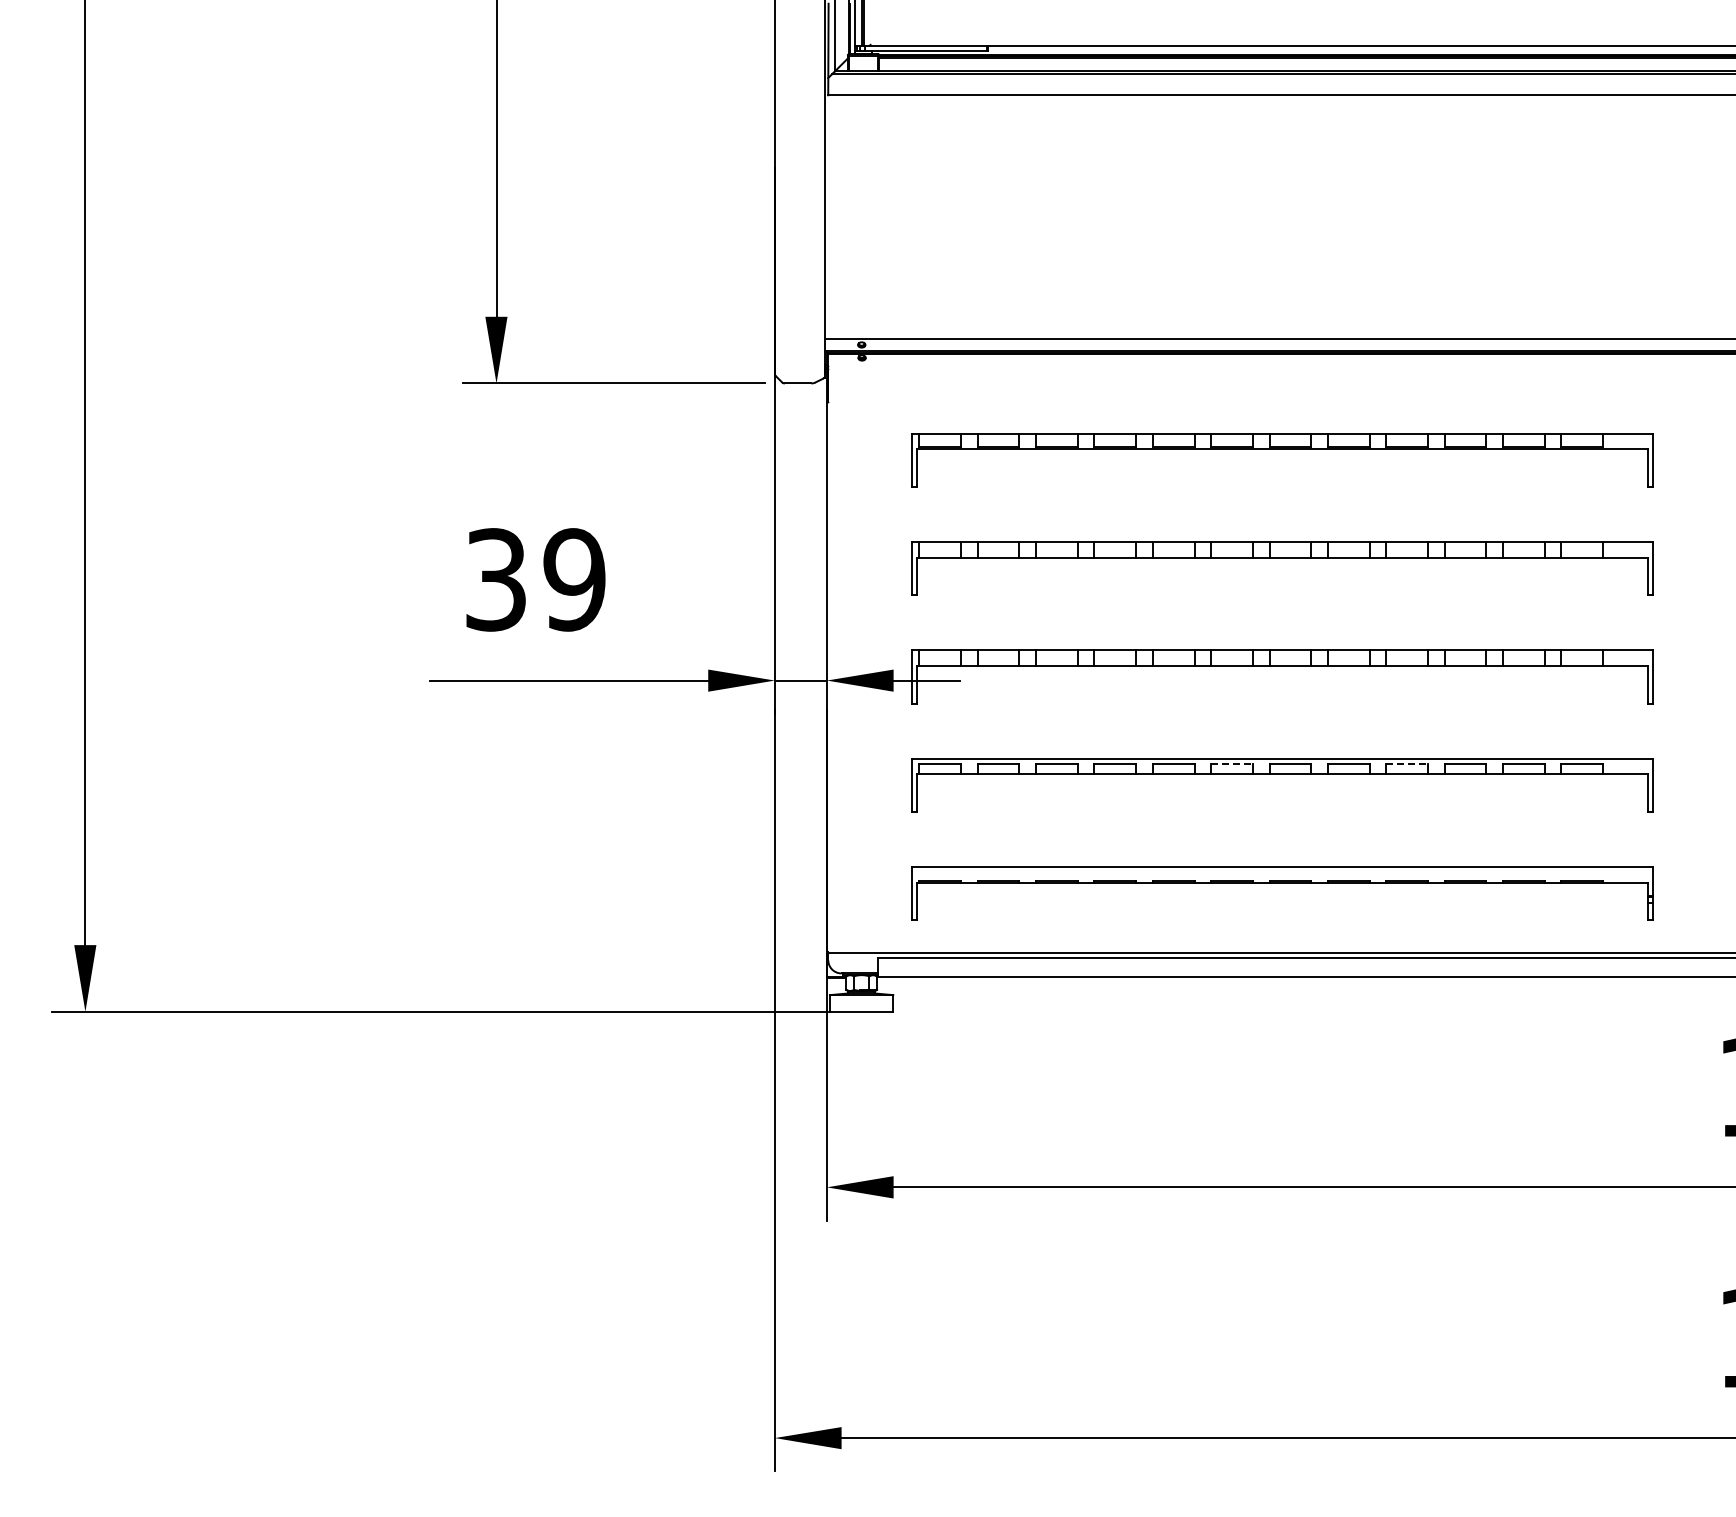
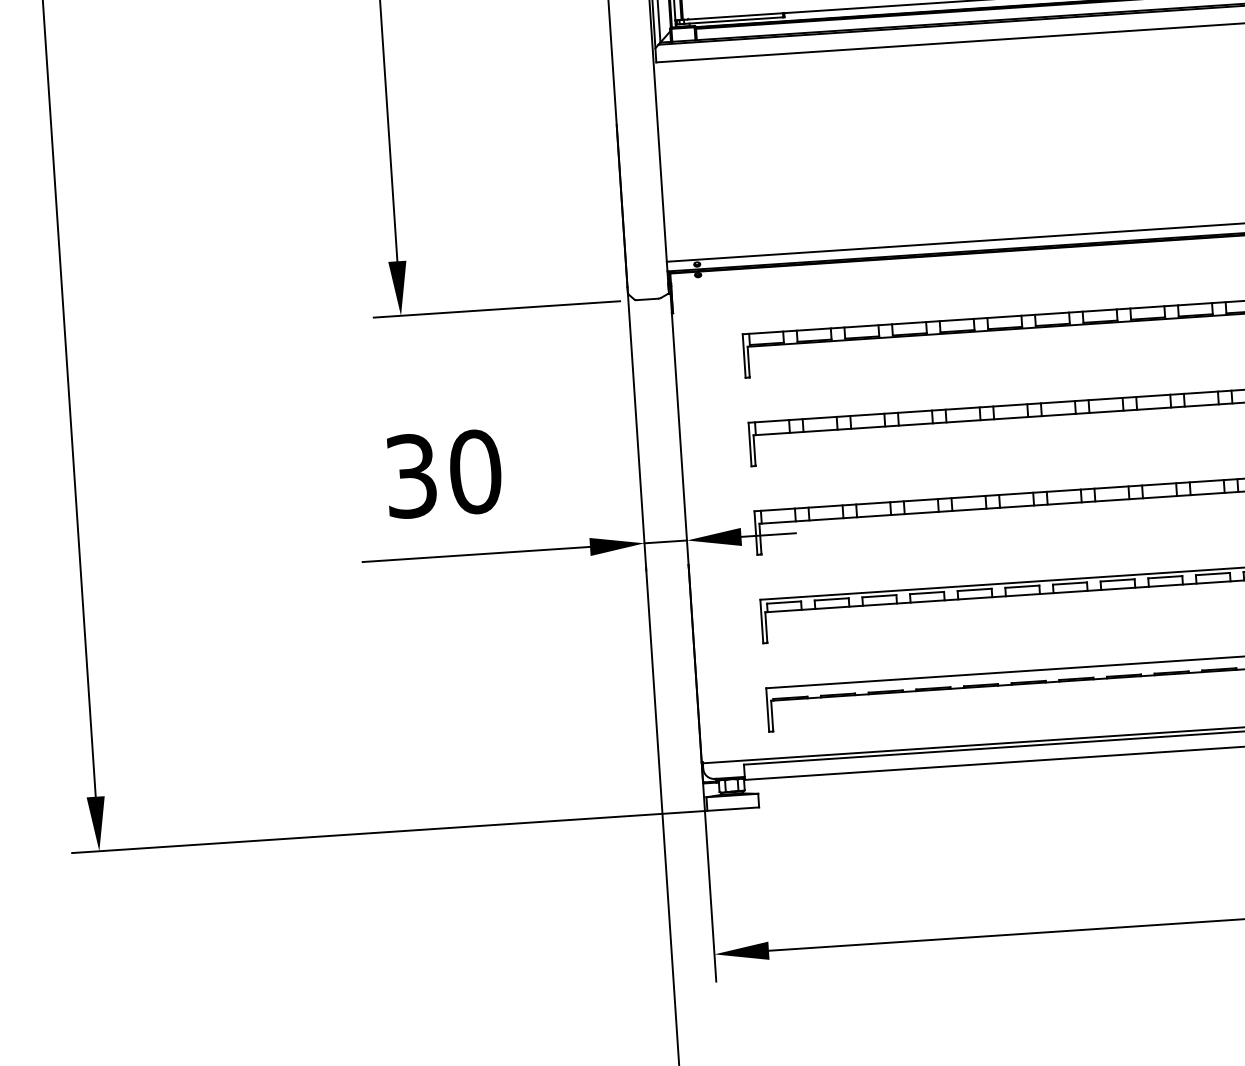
text: (574, 579) -> (475, 471), 39 -> 30
line: (1232, 764) -> (1022, 587), dashed -> solid
line: (1407, 764) -> (1165, 577), dashed -> solid

